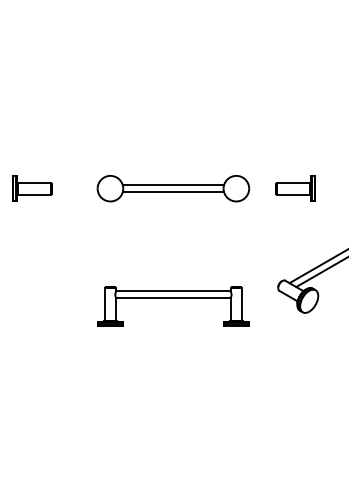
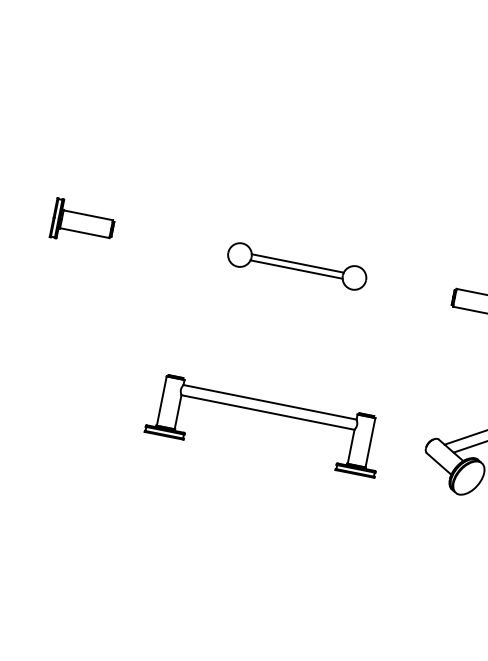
part: (173, 188) -> (297, 266), size x0.6
part: (173, 298) -> (268, 413), moved

